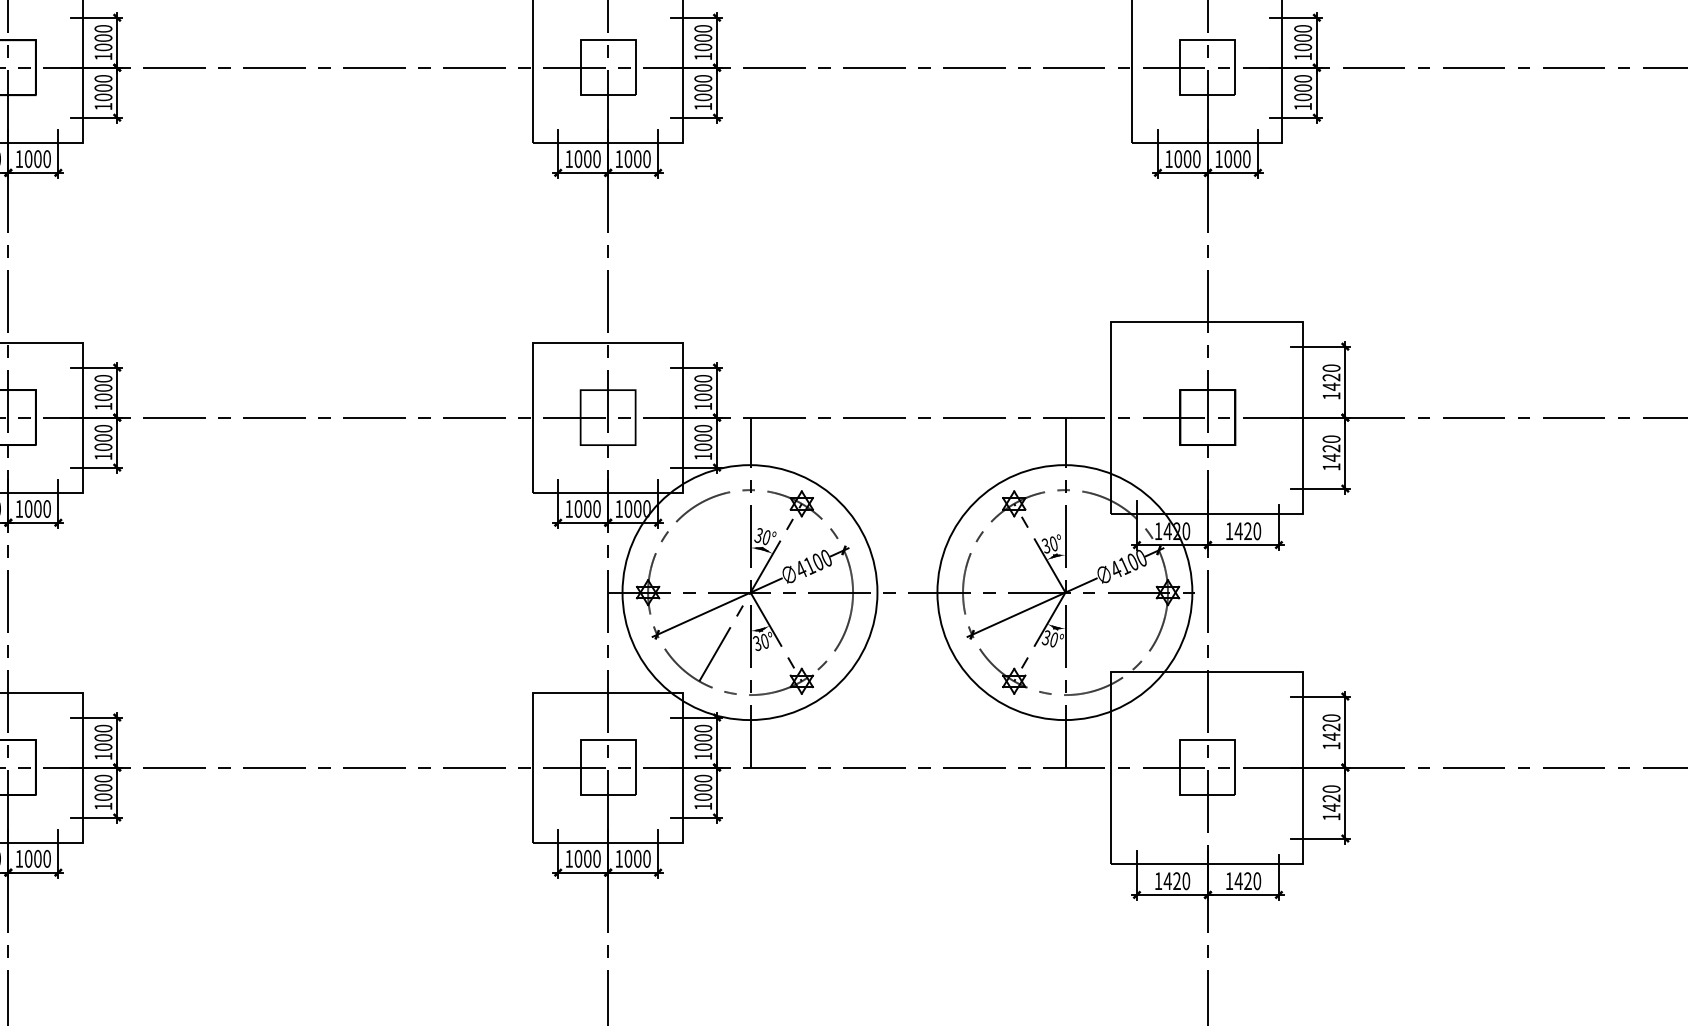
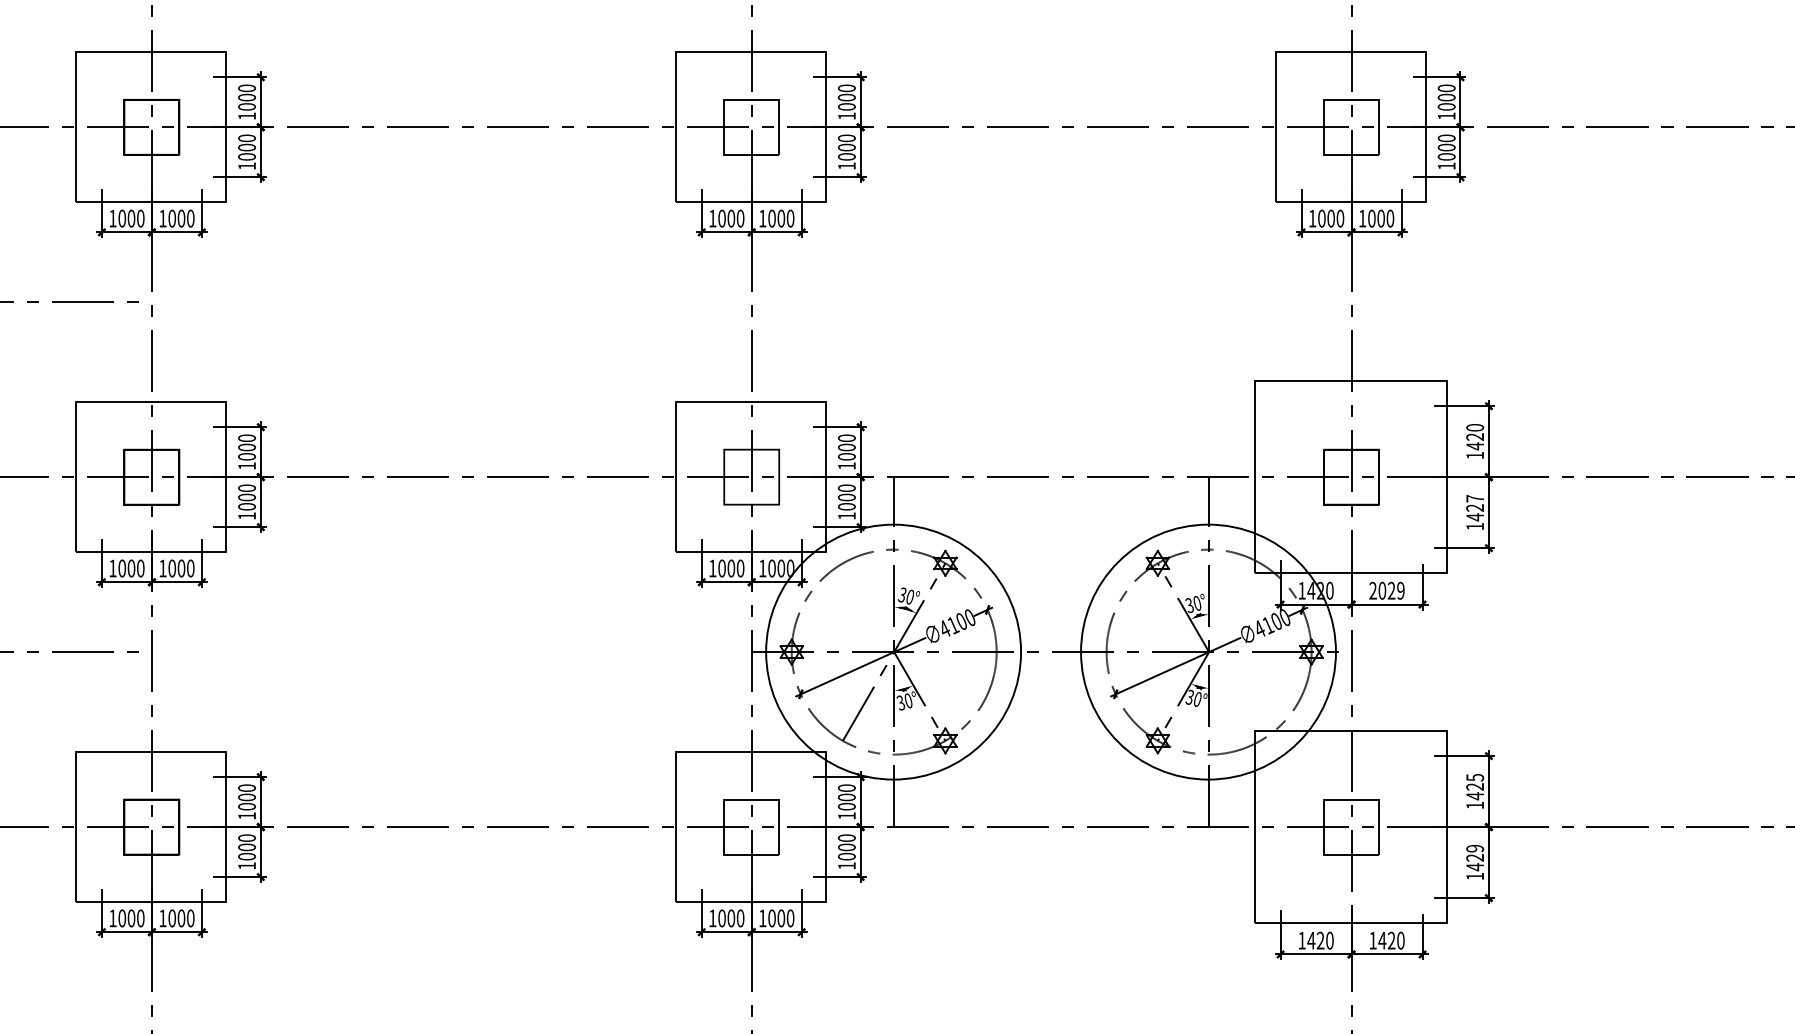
text: (1331, 438) -> (1475, 498), 1420 -> 1427
text: (1242, 530) -> (1386, 590), 1420 -> 2029
text: (1330, 717) -> (1474, 777), 1420 -> 1425
text: (1331, 788) -> (1475, 848), 1420 -> 1429

